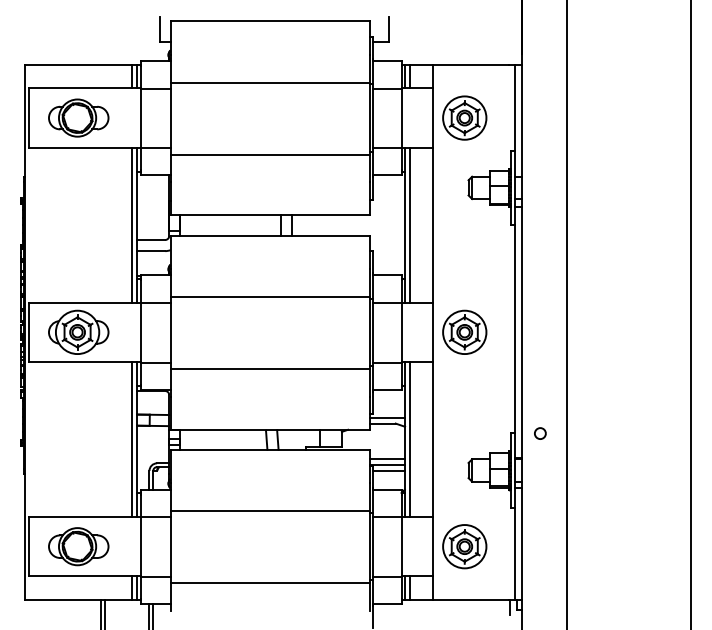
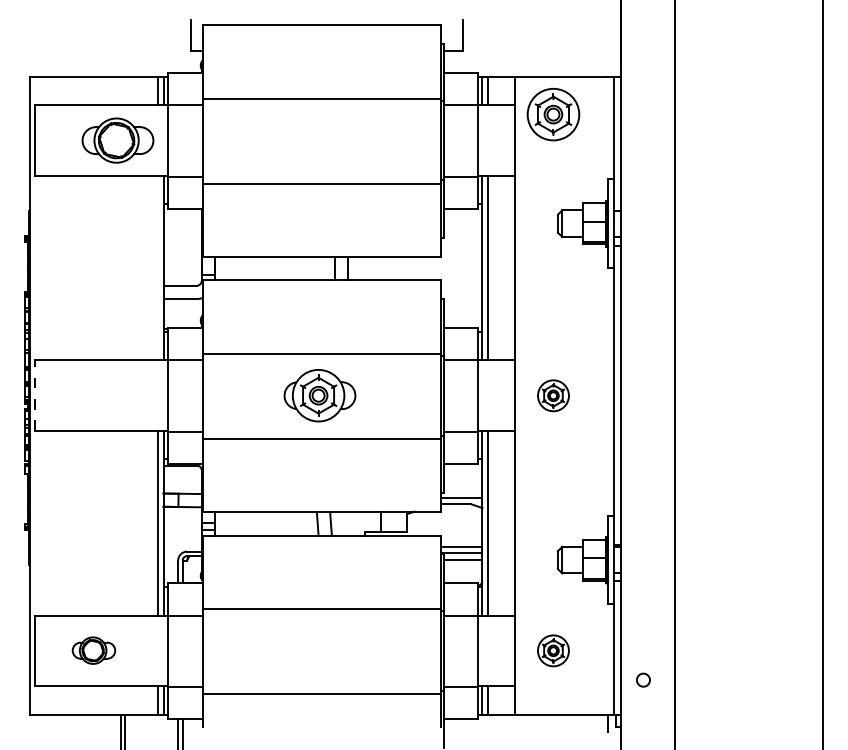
part: (78, 117) -> (117, 140), moved
part: (464, 117) -> (553, 114), moved
line: (132, 224) -> (157, 267), removed
line: (29, 332) -> (35, 395), solid -> dashed
part: (78, 332) -> (319, 395), moved
part: (464, 332) -> (553, 395), size x0.6
circle: (540, 433) -> (643, 679), moved
part: (78, 546) -> (93, 650), size x0.6
part: (464, 546) -> (553, 650), size x0.6

